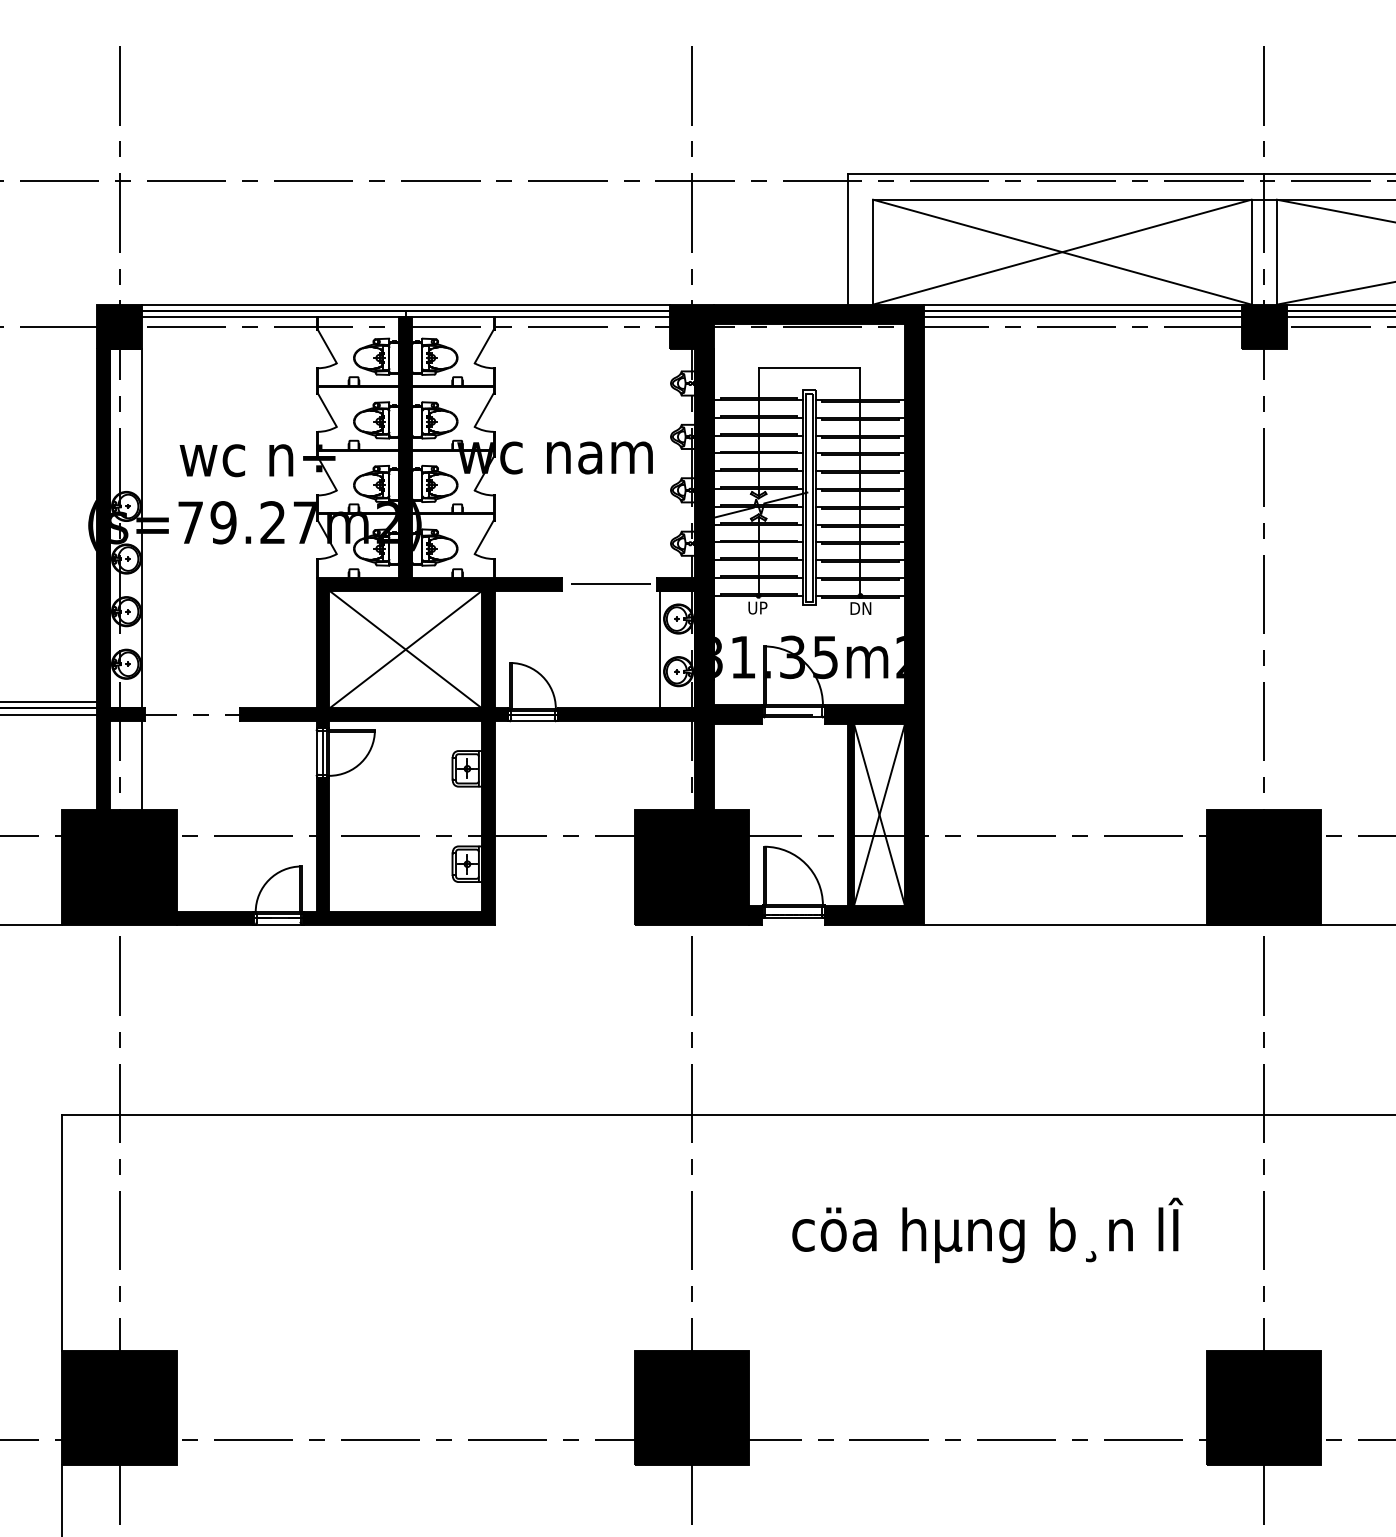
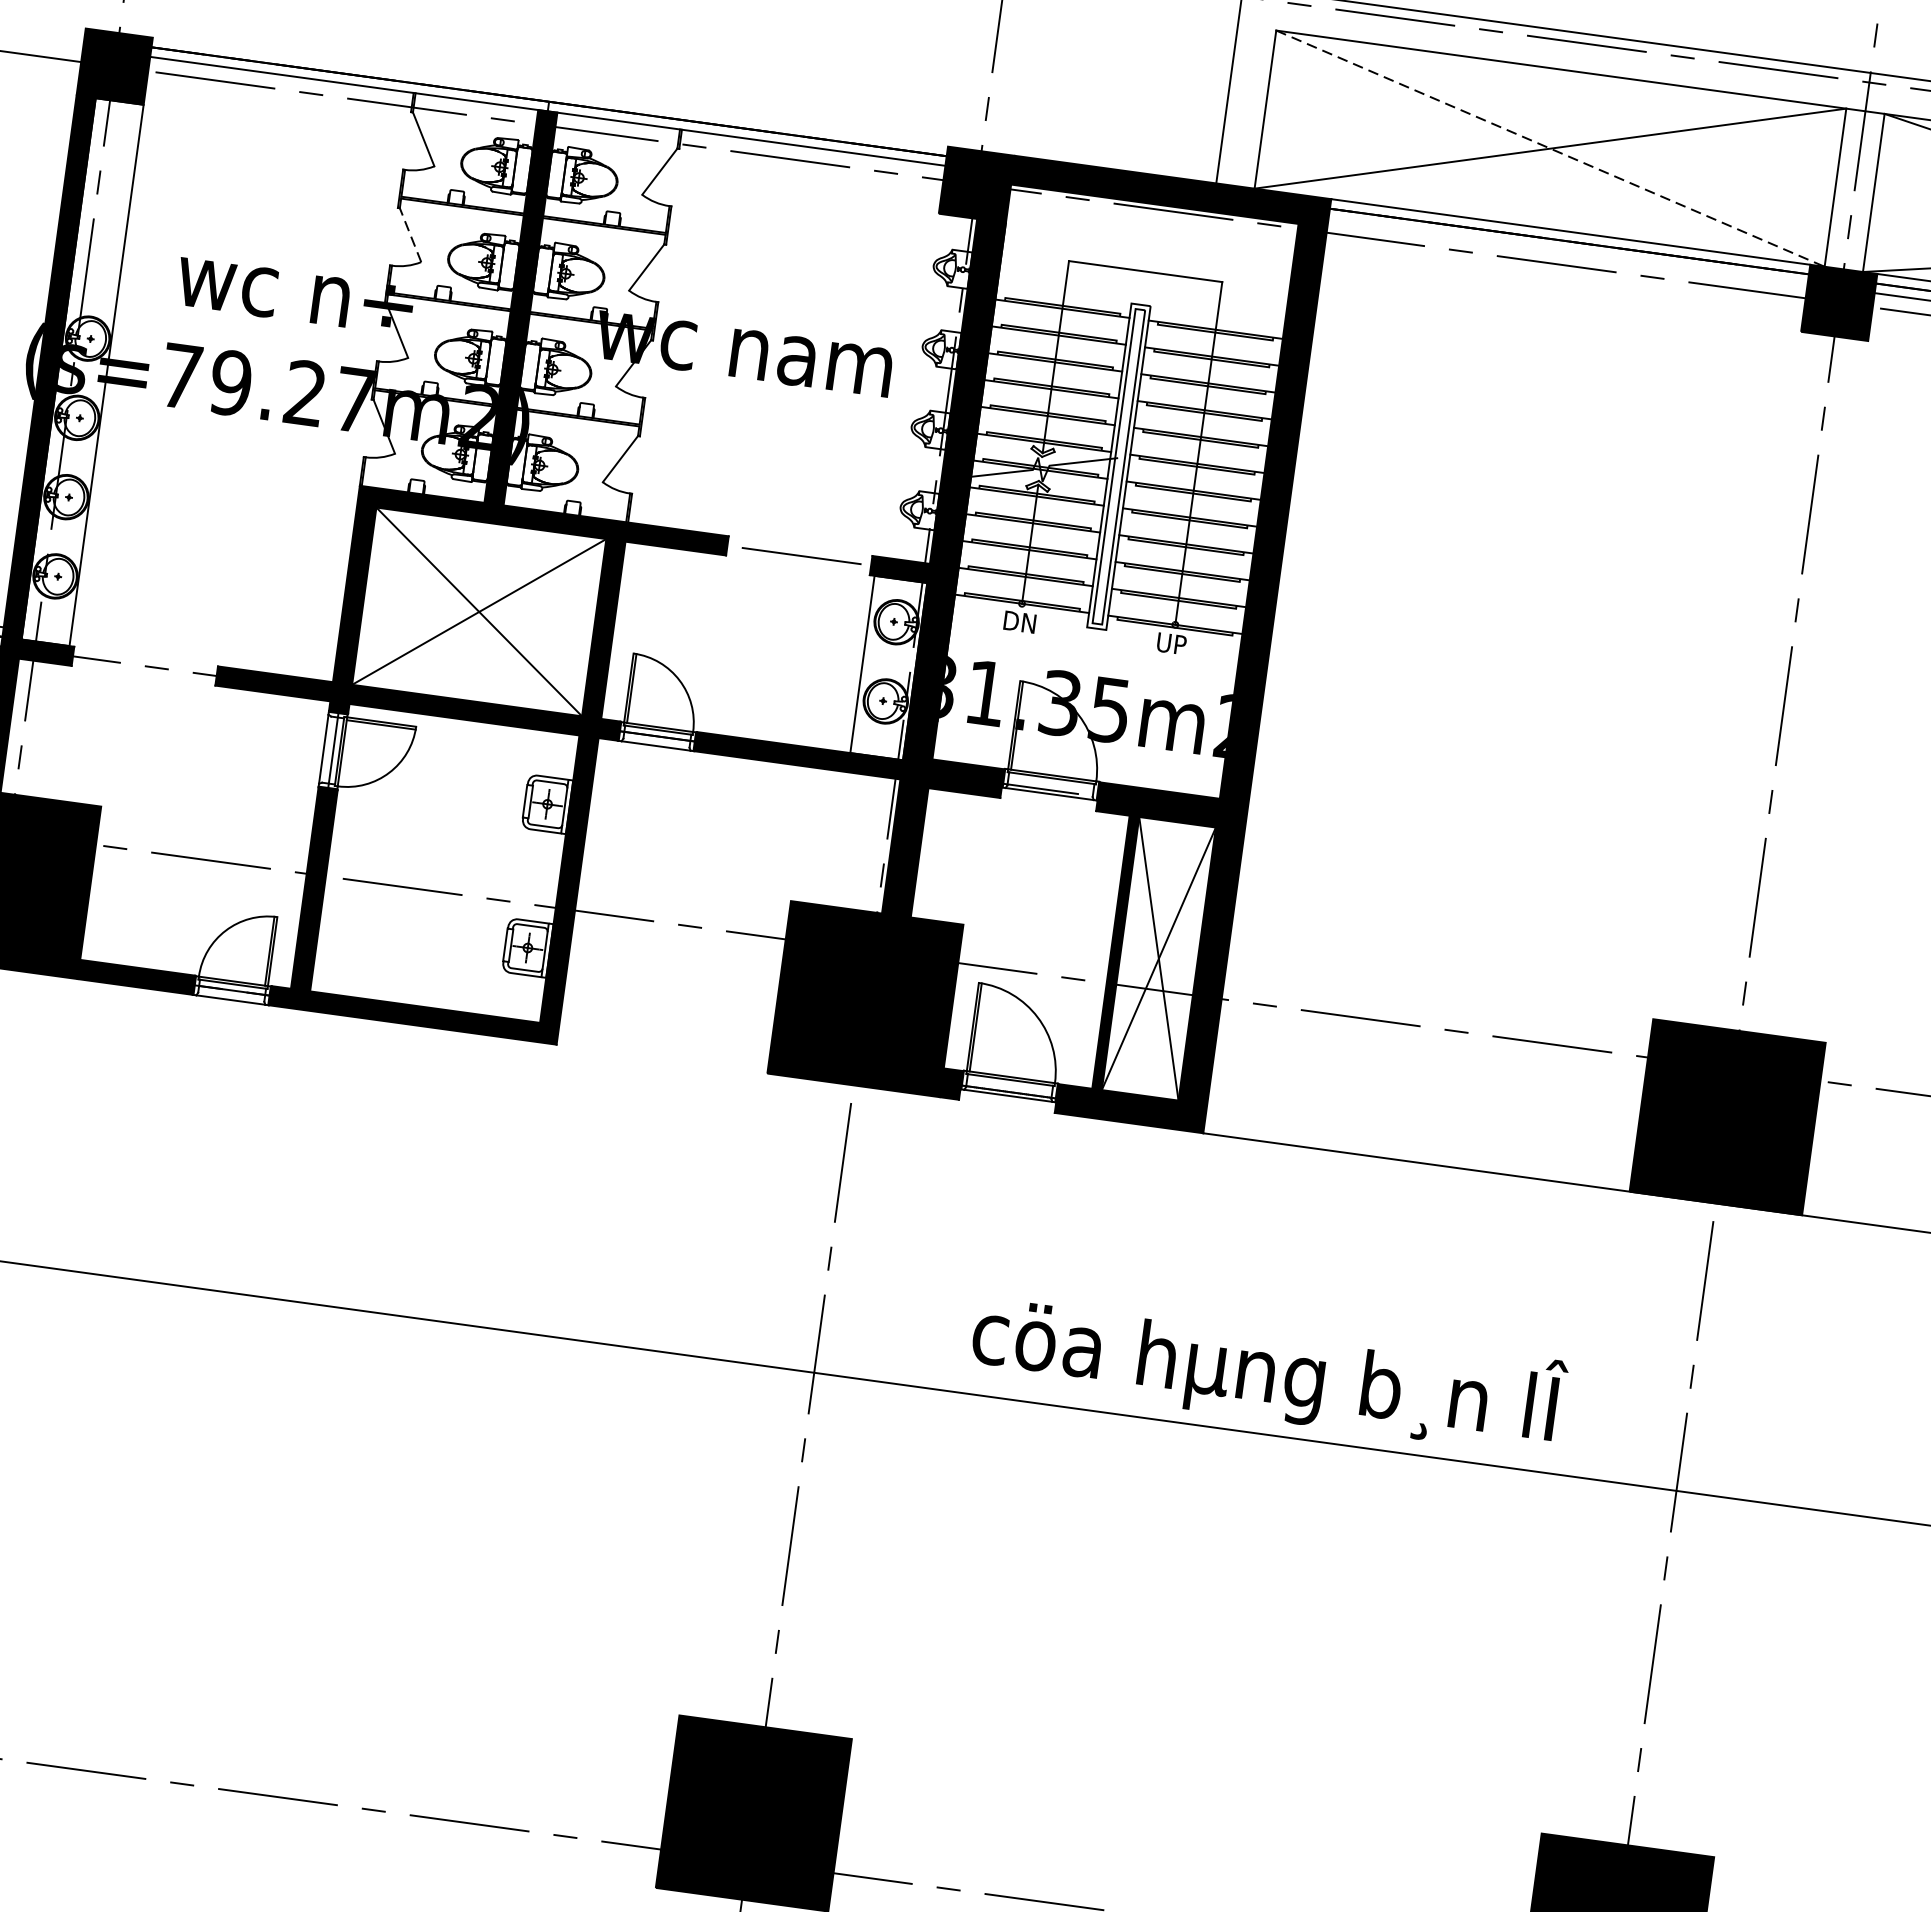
line: (1062, 252) -> (1550, 149), solid -> dashed
line: (405, 304) -> (550, 91), removed
line: (1082, 317) -> (1567, 251), removed
line: (327, 409) -> (410, 234), solid -> dashed
text: (758, 607) -> (1019, 621), UP -> DN
text: (860, 608) -> (1172, 643), DN -> UP
line: (141, 765) -> (57, 731), removed
text: (987, 1230) -> (1268, 1370), moved

